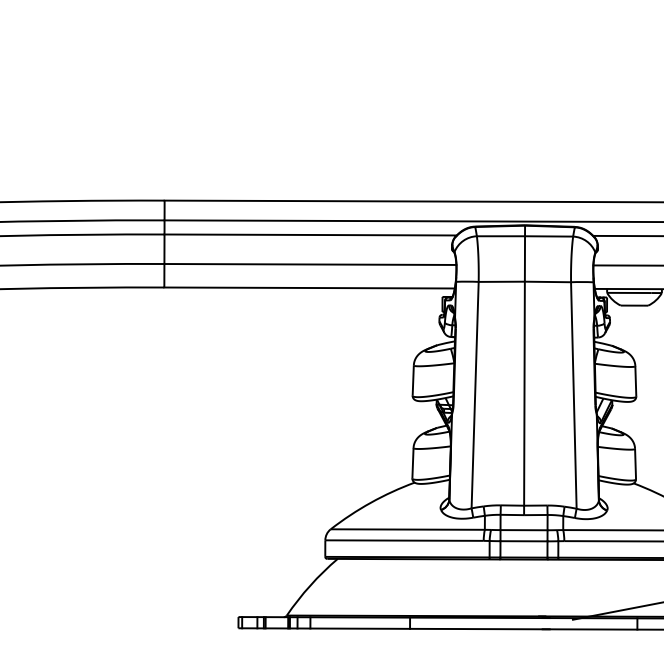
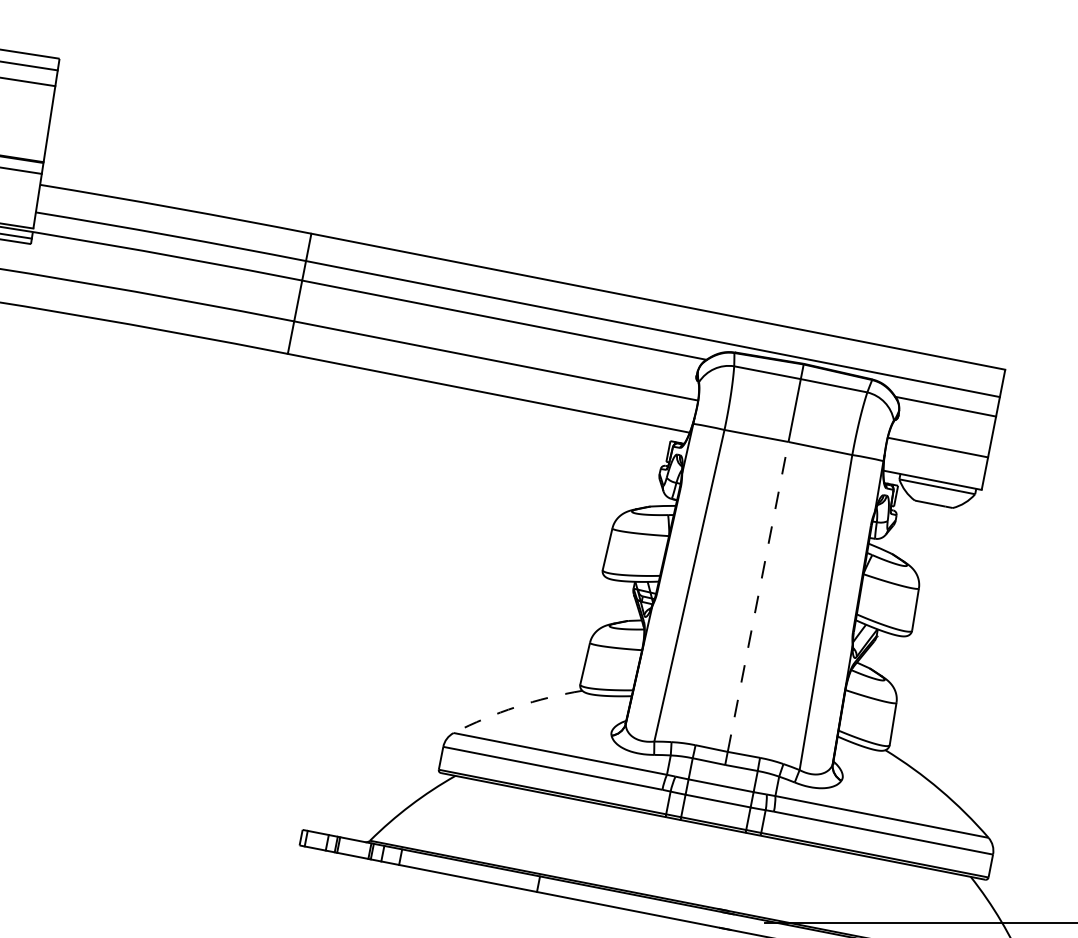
line: (524, 393) -> (758, 596), solid -> dashed
arc: (370, 502) -> (516, 706), solid -> dashed

